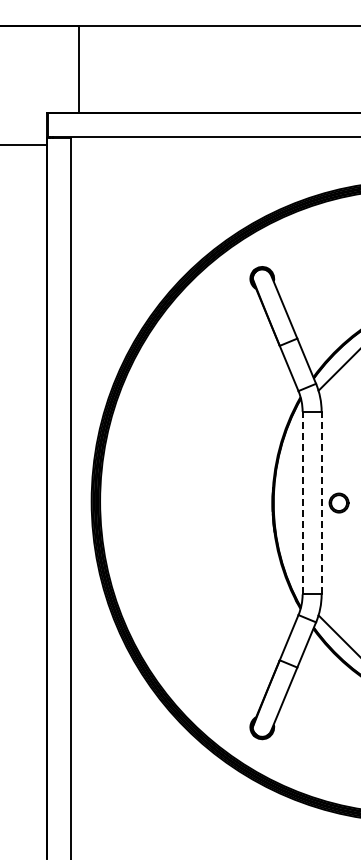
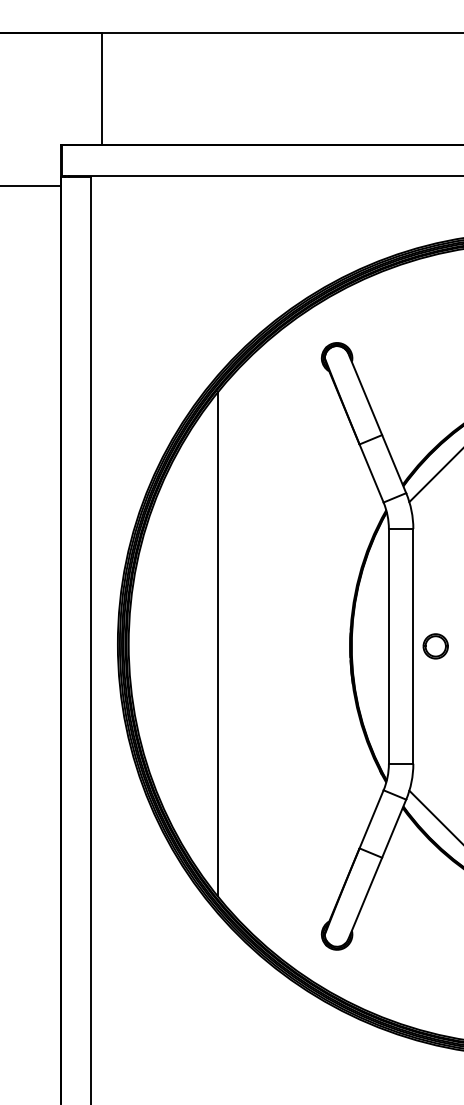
line: (169, 501) -> (217, 644), added
line: (302, 502) -> (388, 645), dashed -> solid
line: (321, 502) -> (413, 645), dashed -> solid

